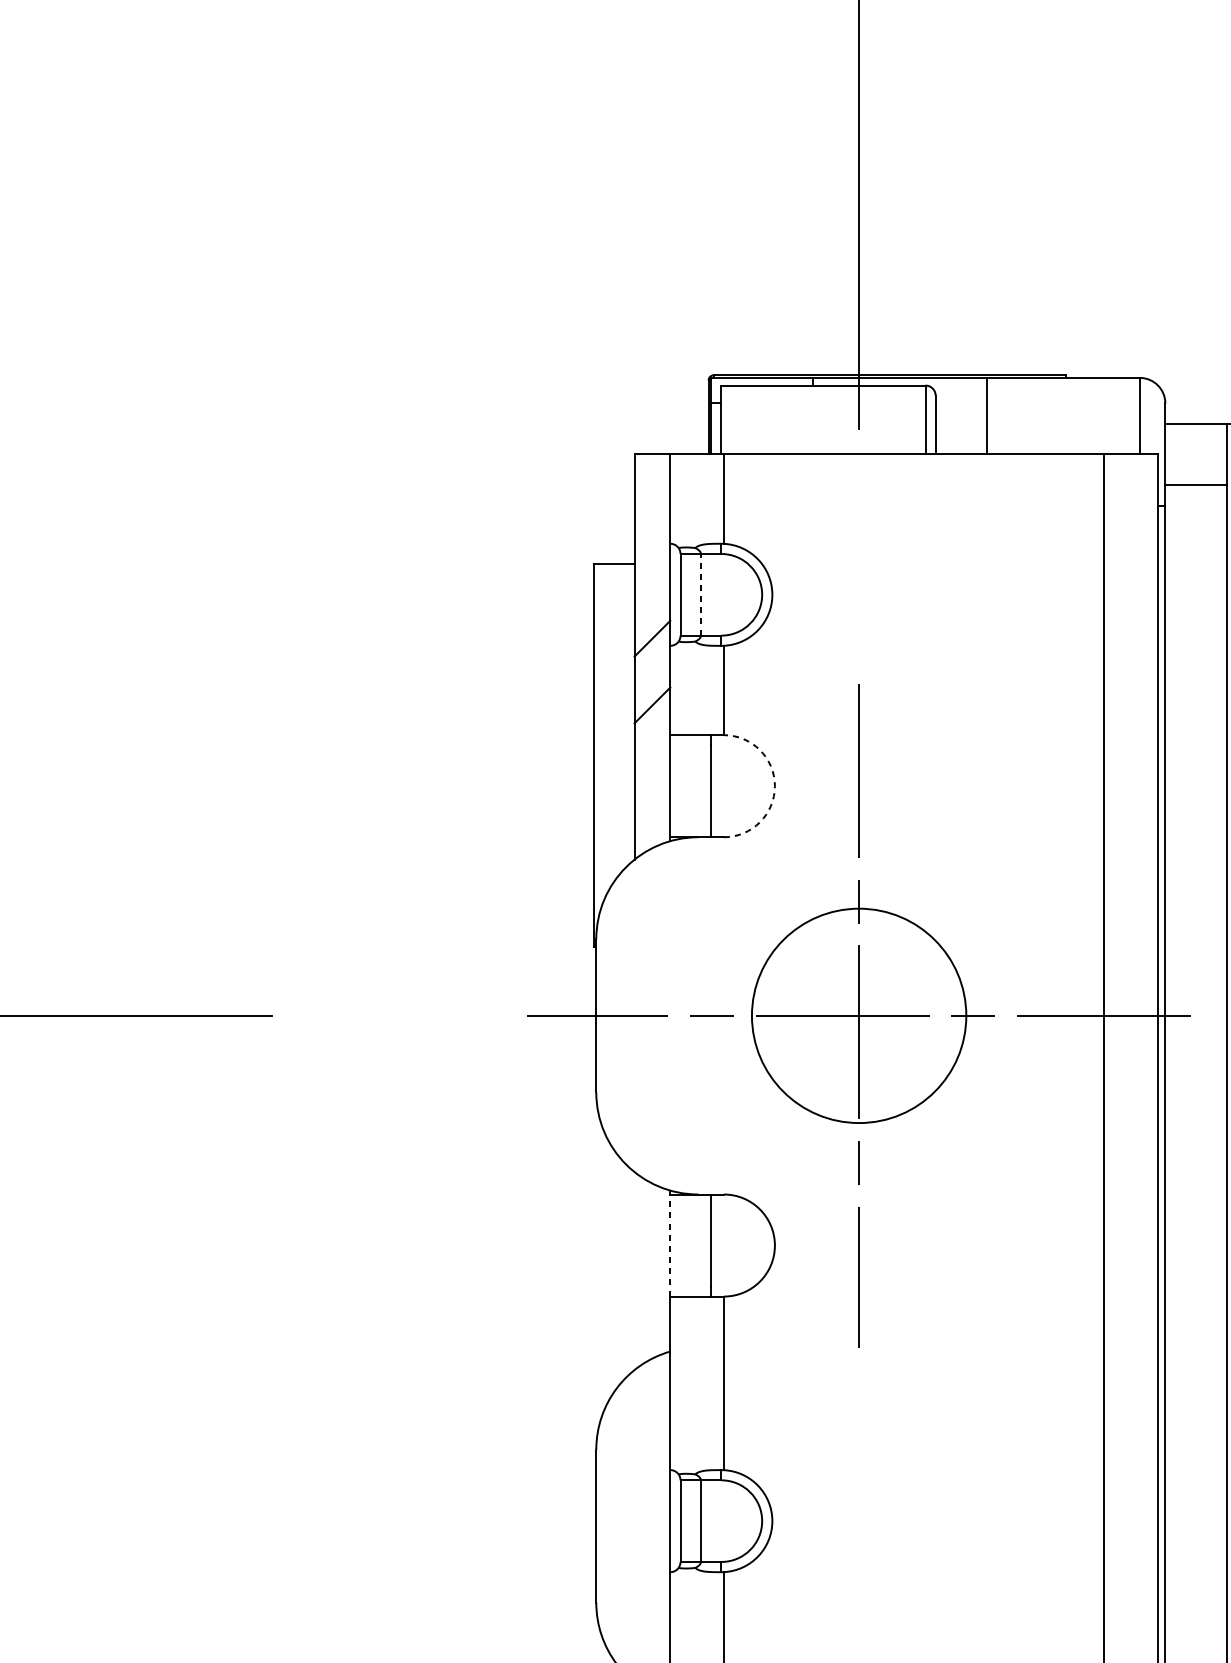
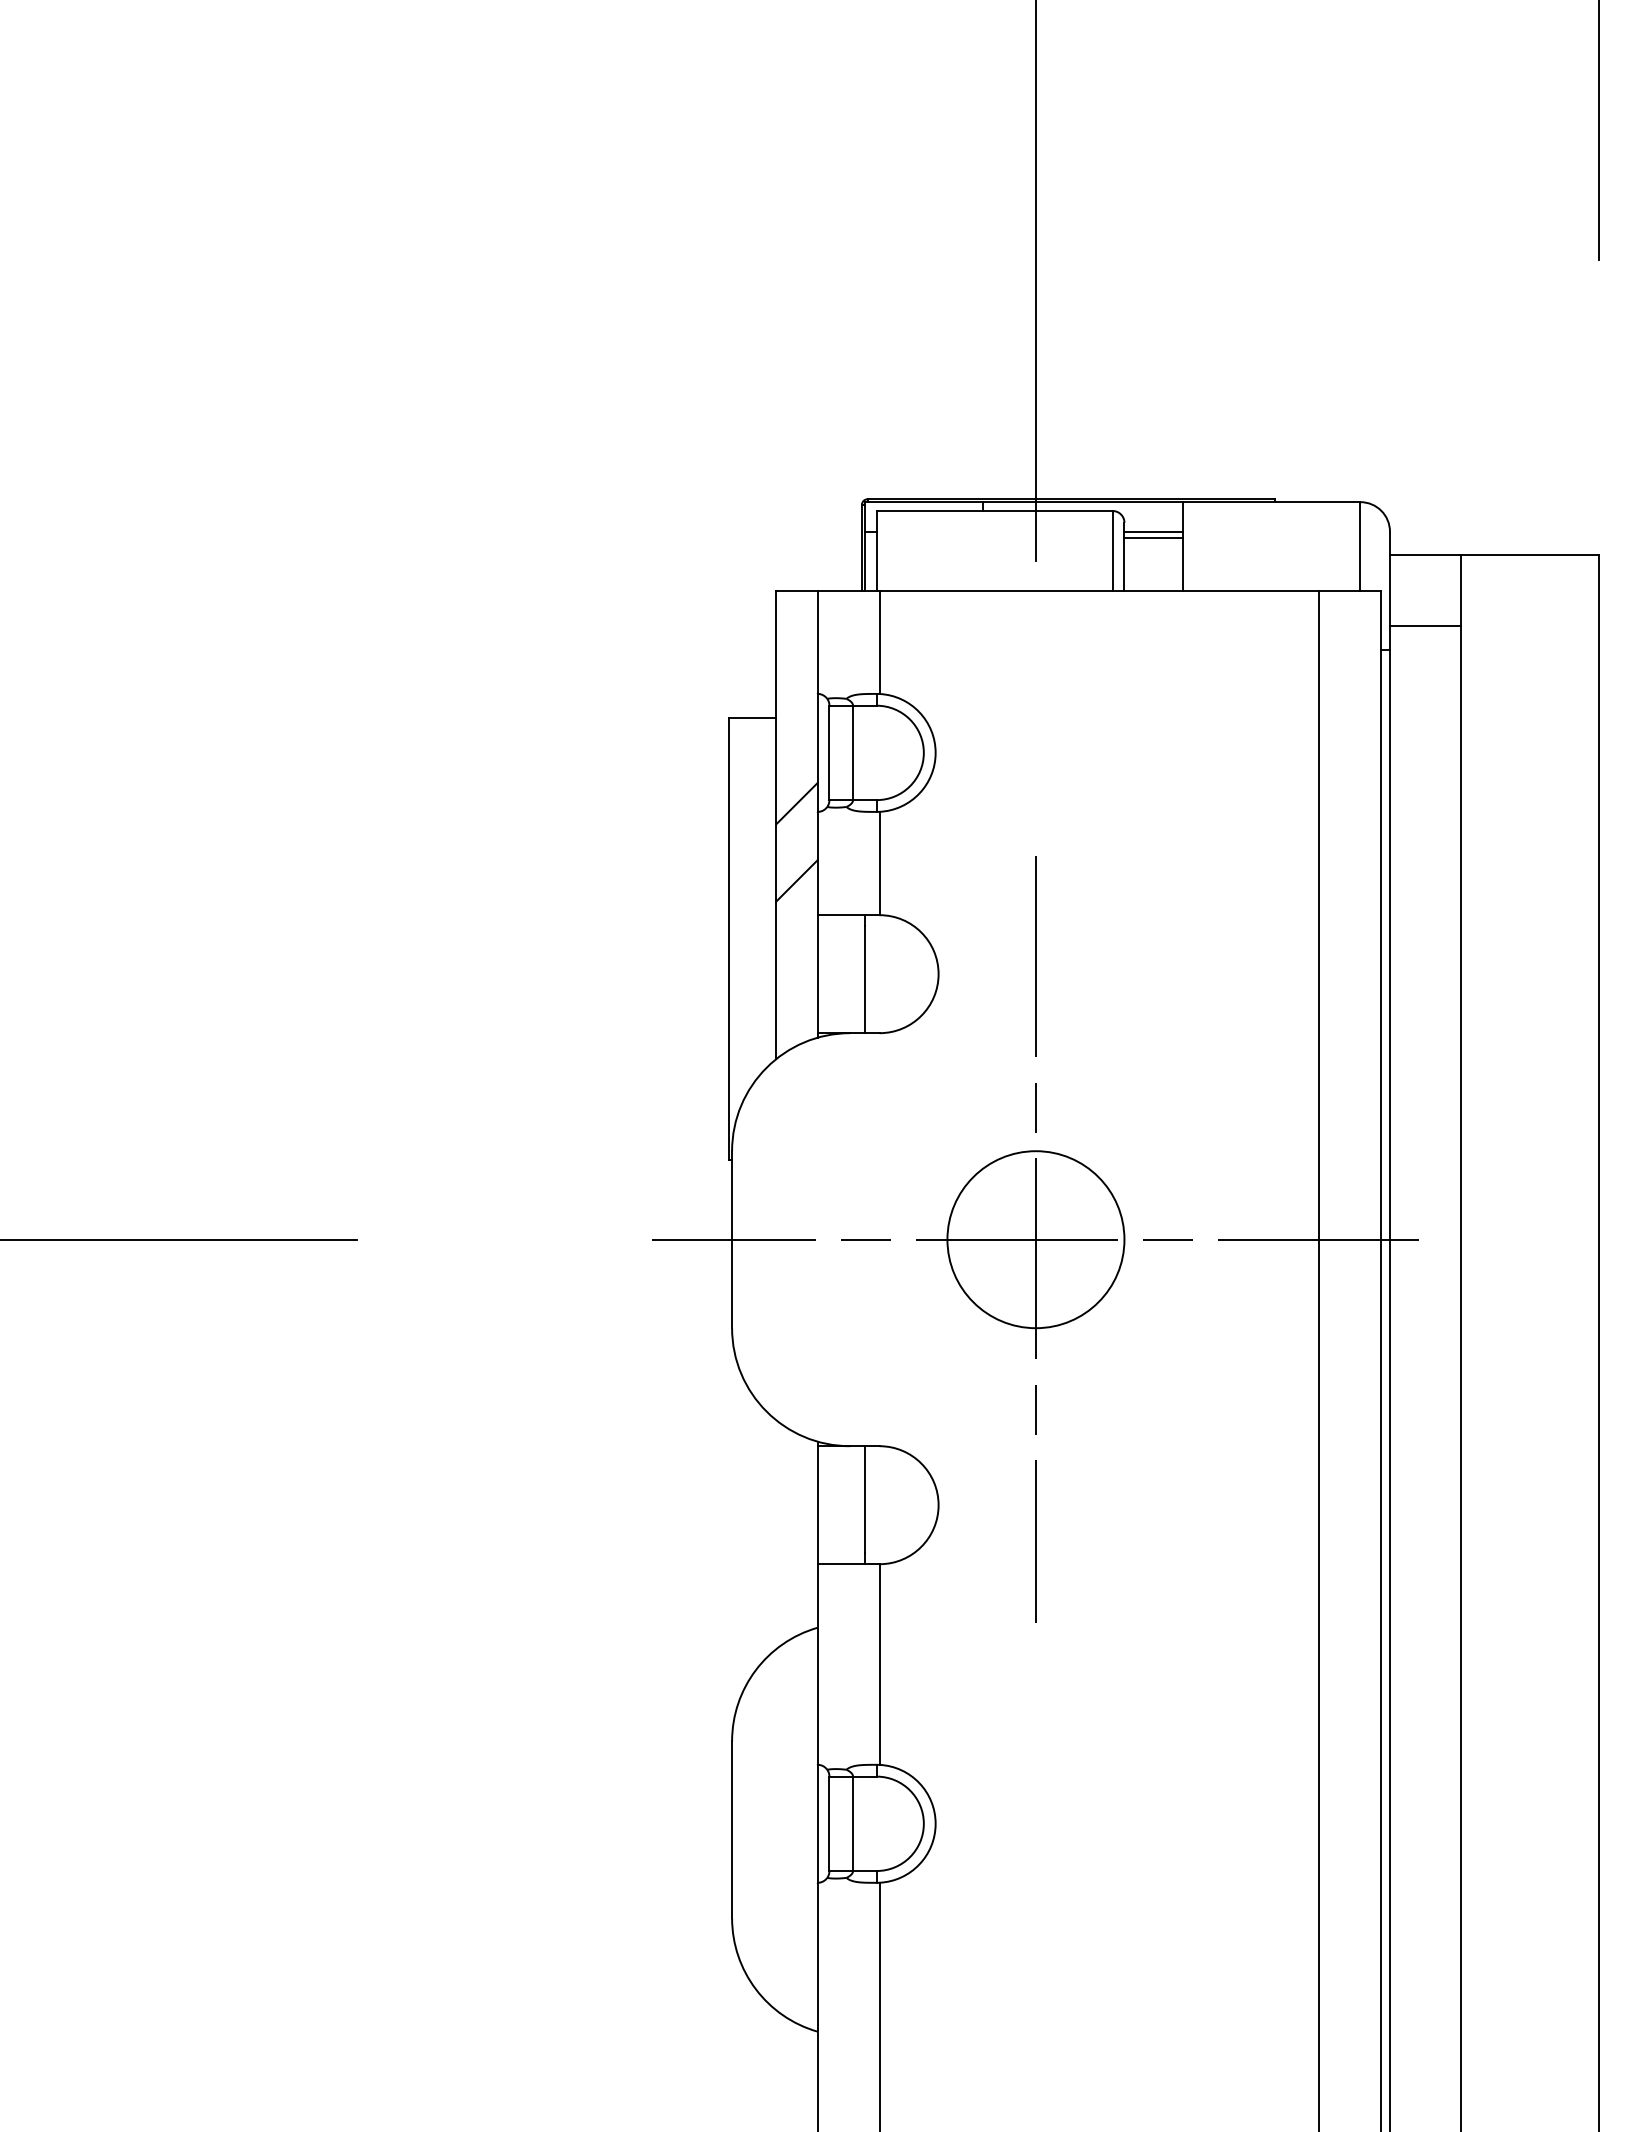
line: (960, 403) -> (1153, 531), added
line: (960, 408) -> (1153, 537), added
line: (701, 594) -> (853, 752), dashed -> solid
arc: (774, 786) -> (938, 974), dashed -> solid
circle: (858, 1015) -> (1035, 1239), size x0.71
line: (670, 1244) -> (817, 1504), dashed -> solid

